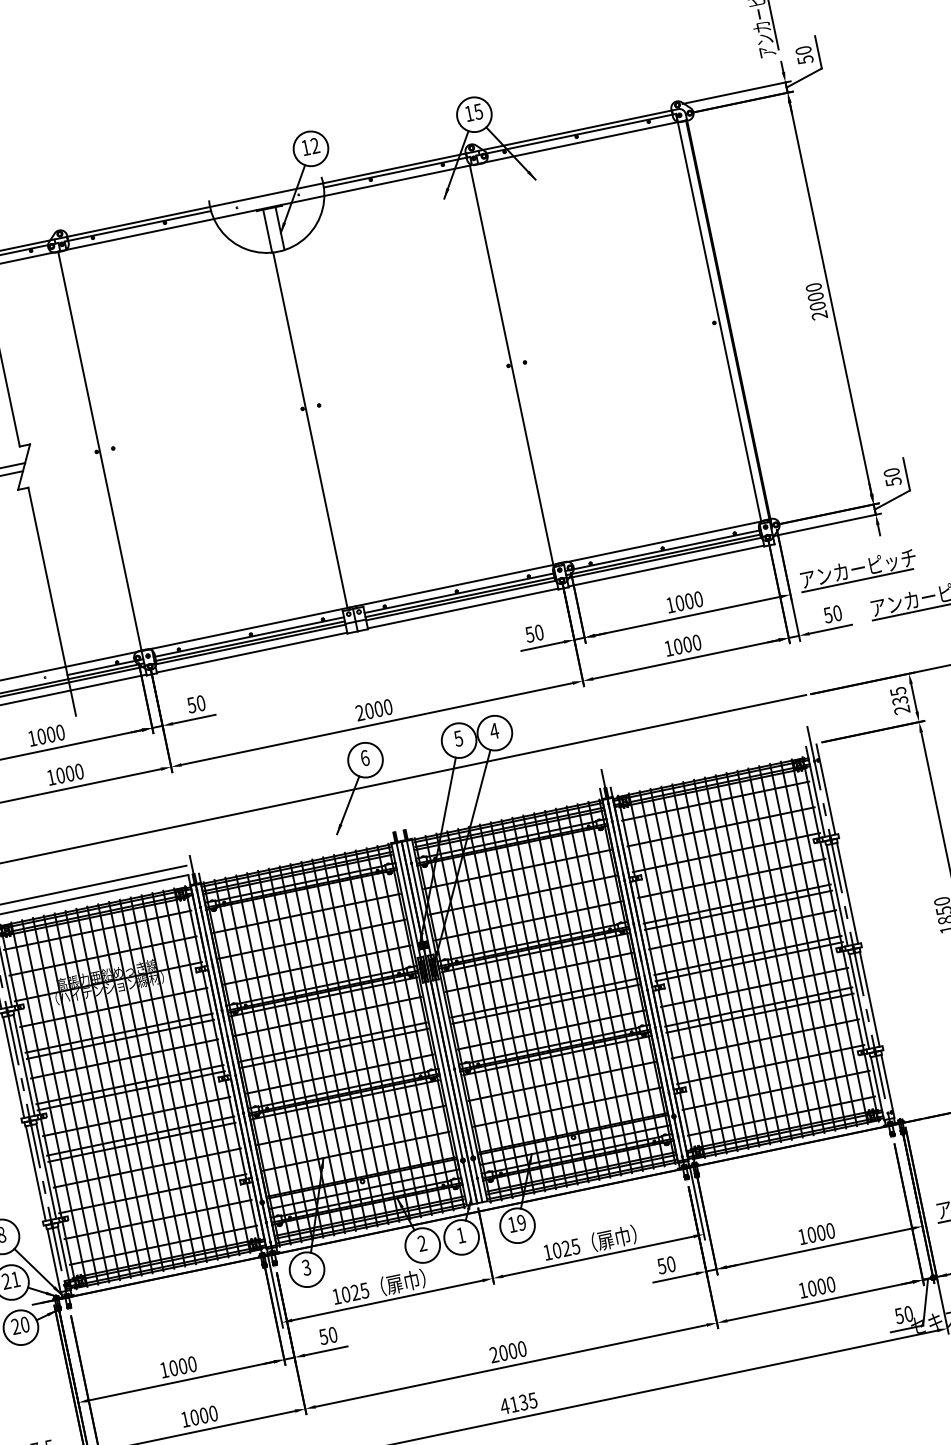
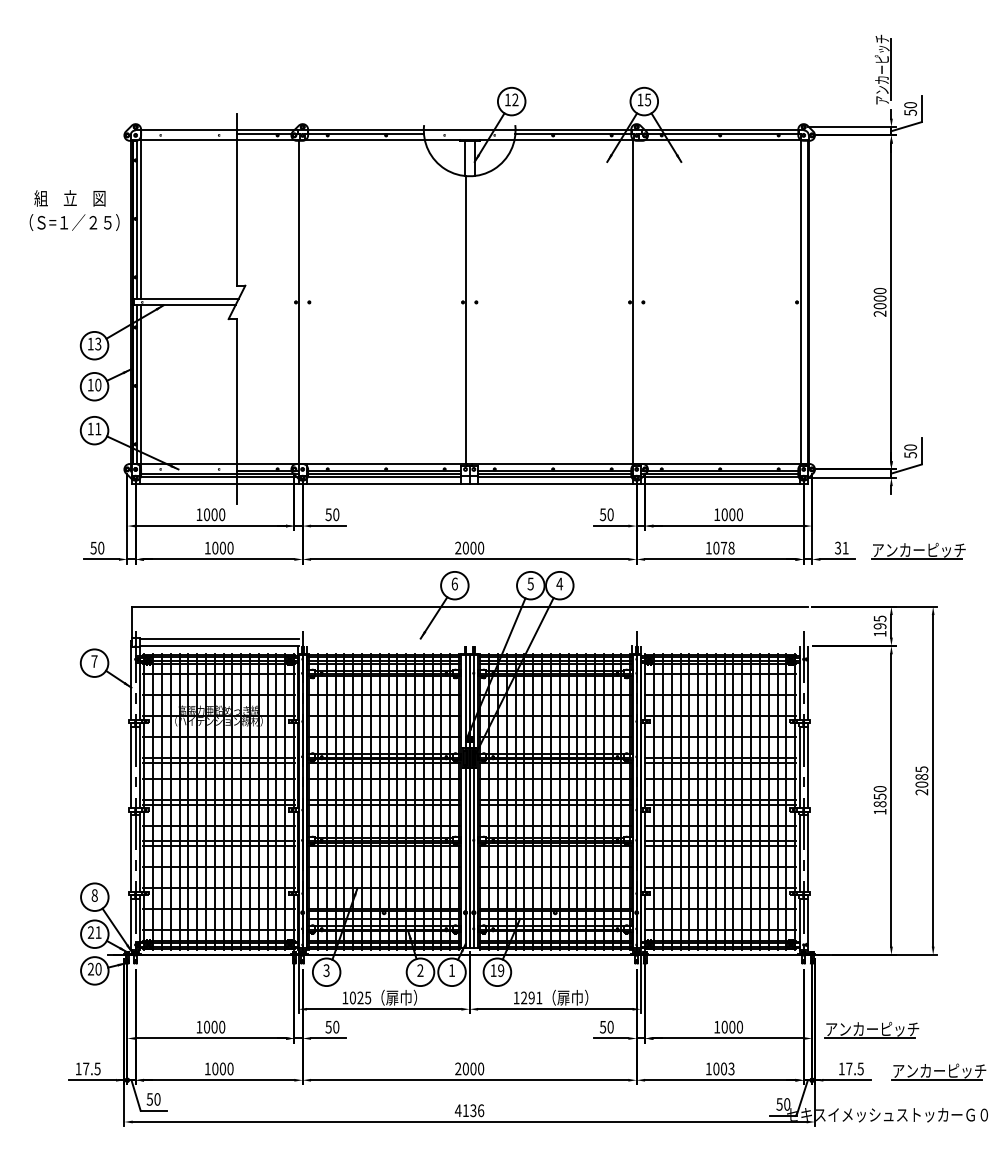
part: (857, 569) -> (868, 517), removed
text: (832, 613) -> (841, 547), 50 -> 31
text: (691, 642) -> (727, 547), 1000 -> 1078
text: (900, 704) -> (879, 629), 235 -> 195
text: (566, 1248) -> (531, 997), 1025 -> 1291
text: (830, 1284) -> (731, 1068), 1000 -> 1003
text: (532, 1400) -> (480, 1110), 4135 -> 4136

